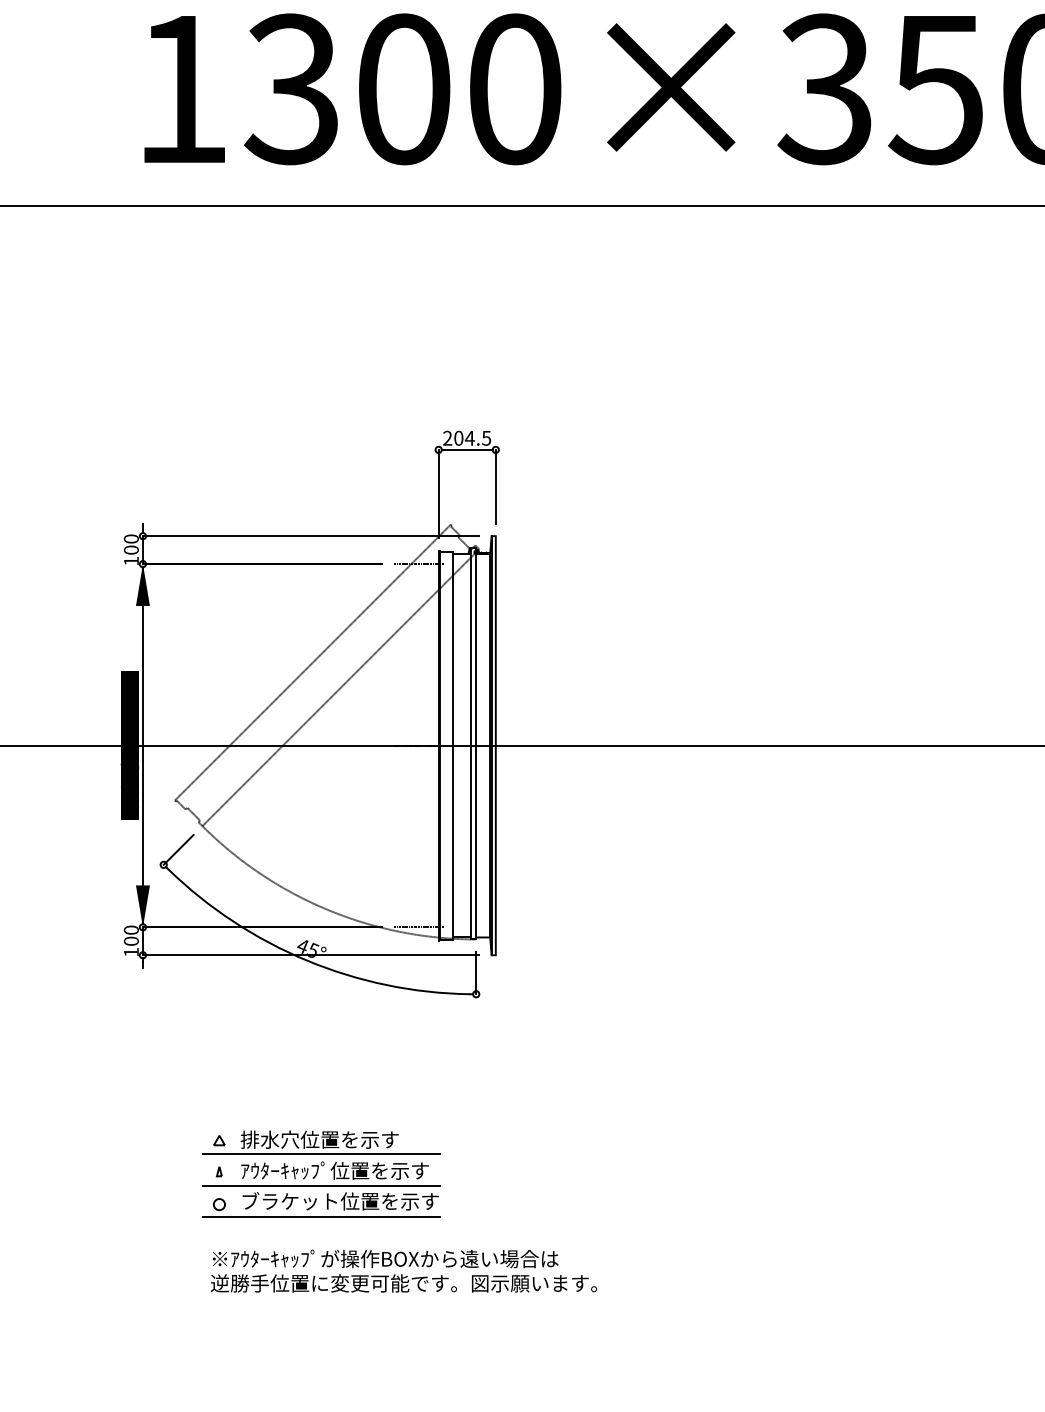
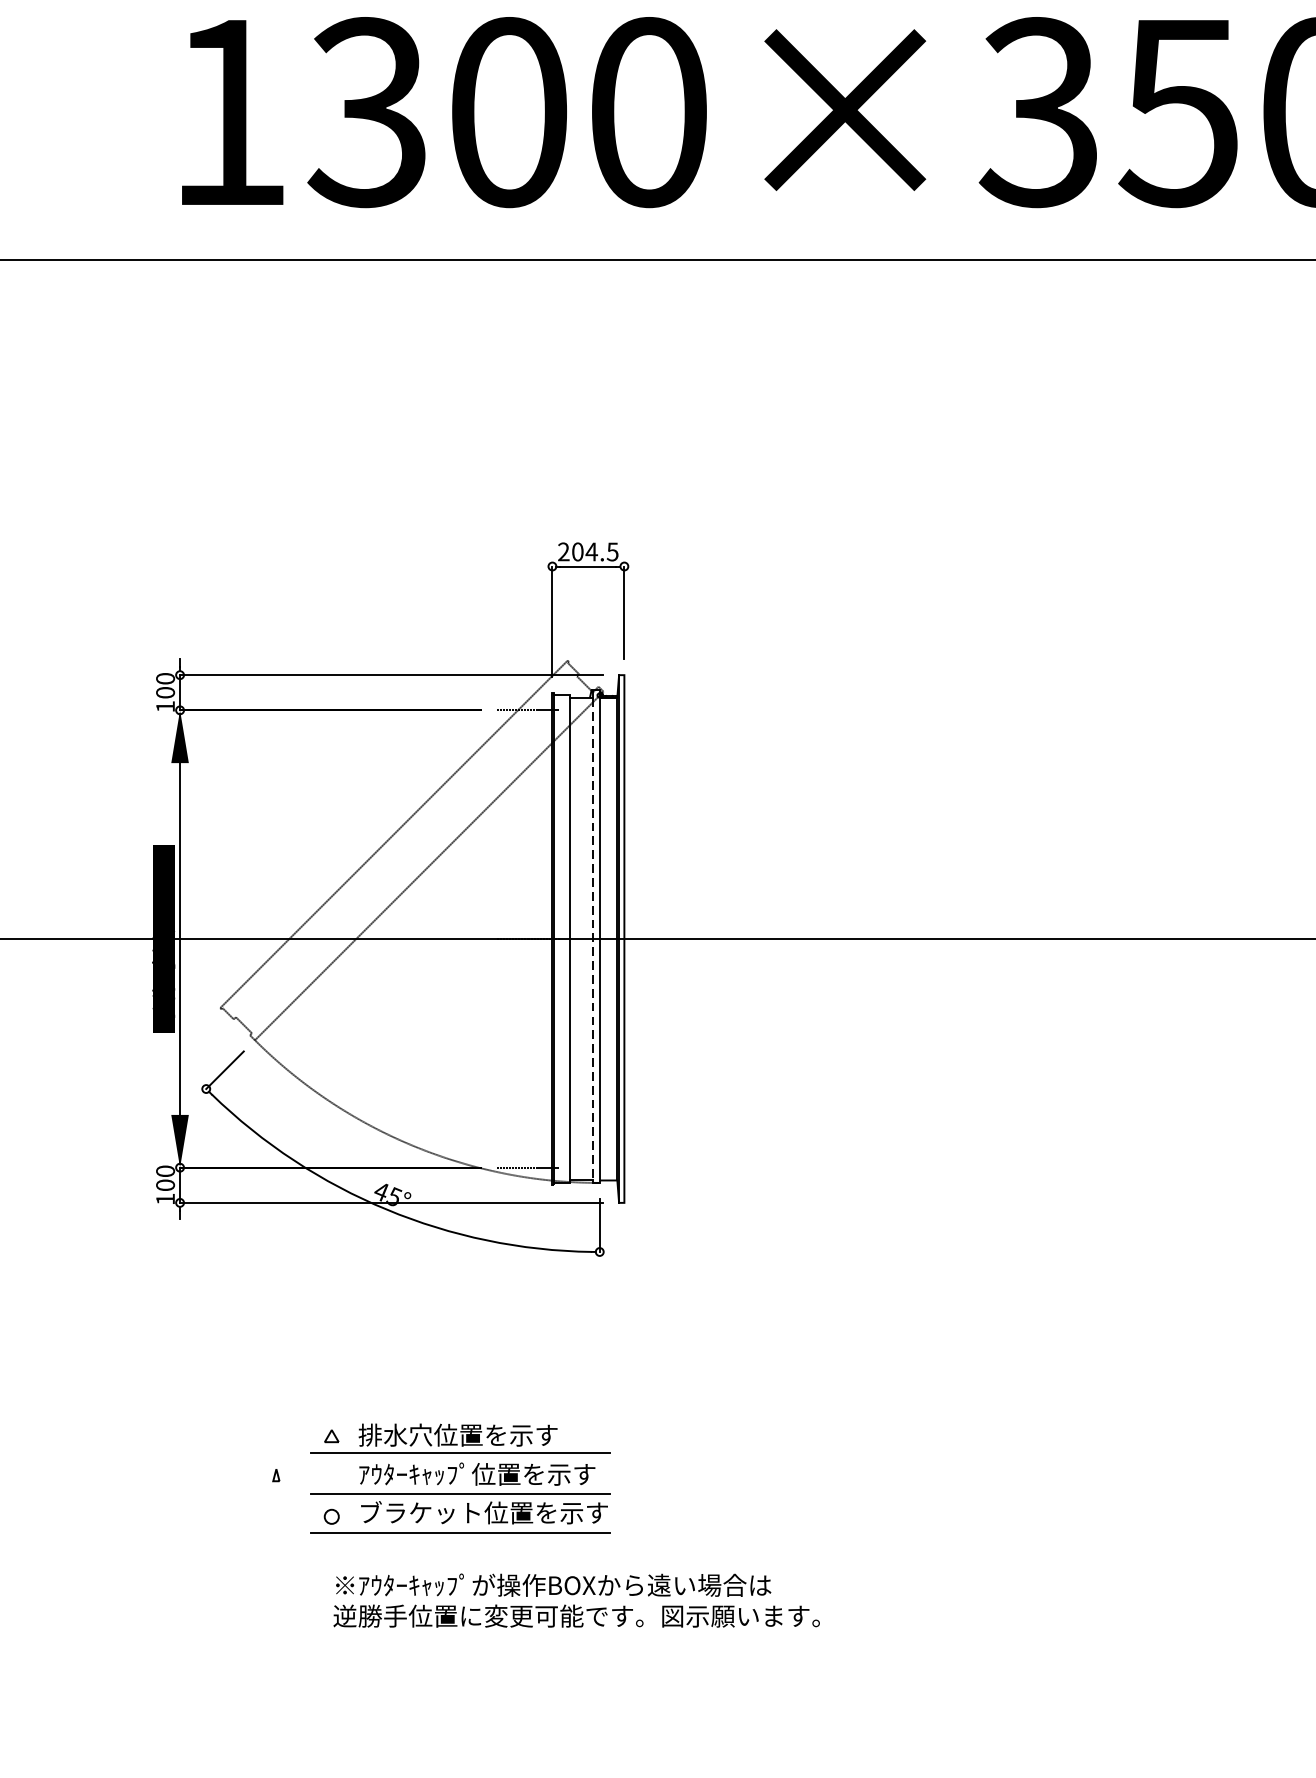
line: (470, 746) -> (592, 939), solid -> dashed
part: (321, 1173) -> (460, 1477), moved
text: (404, 1270) -> (577, 1599), moved

